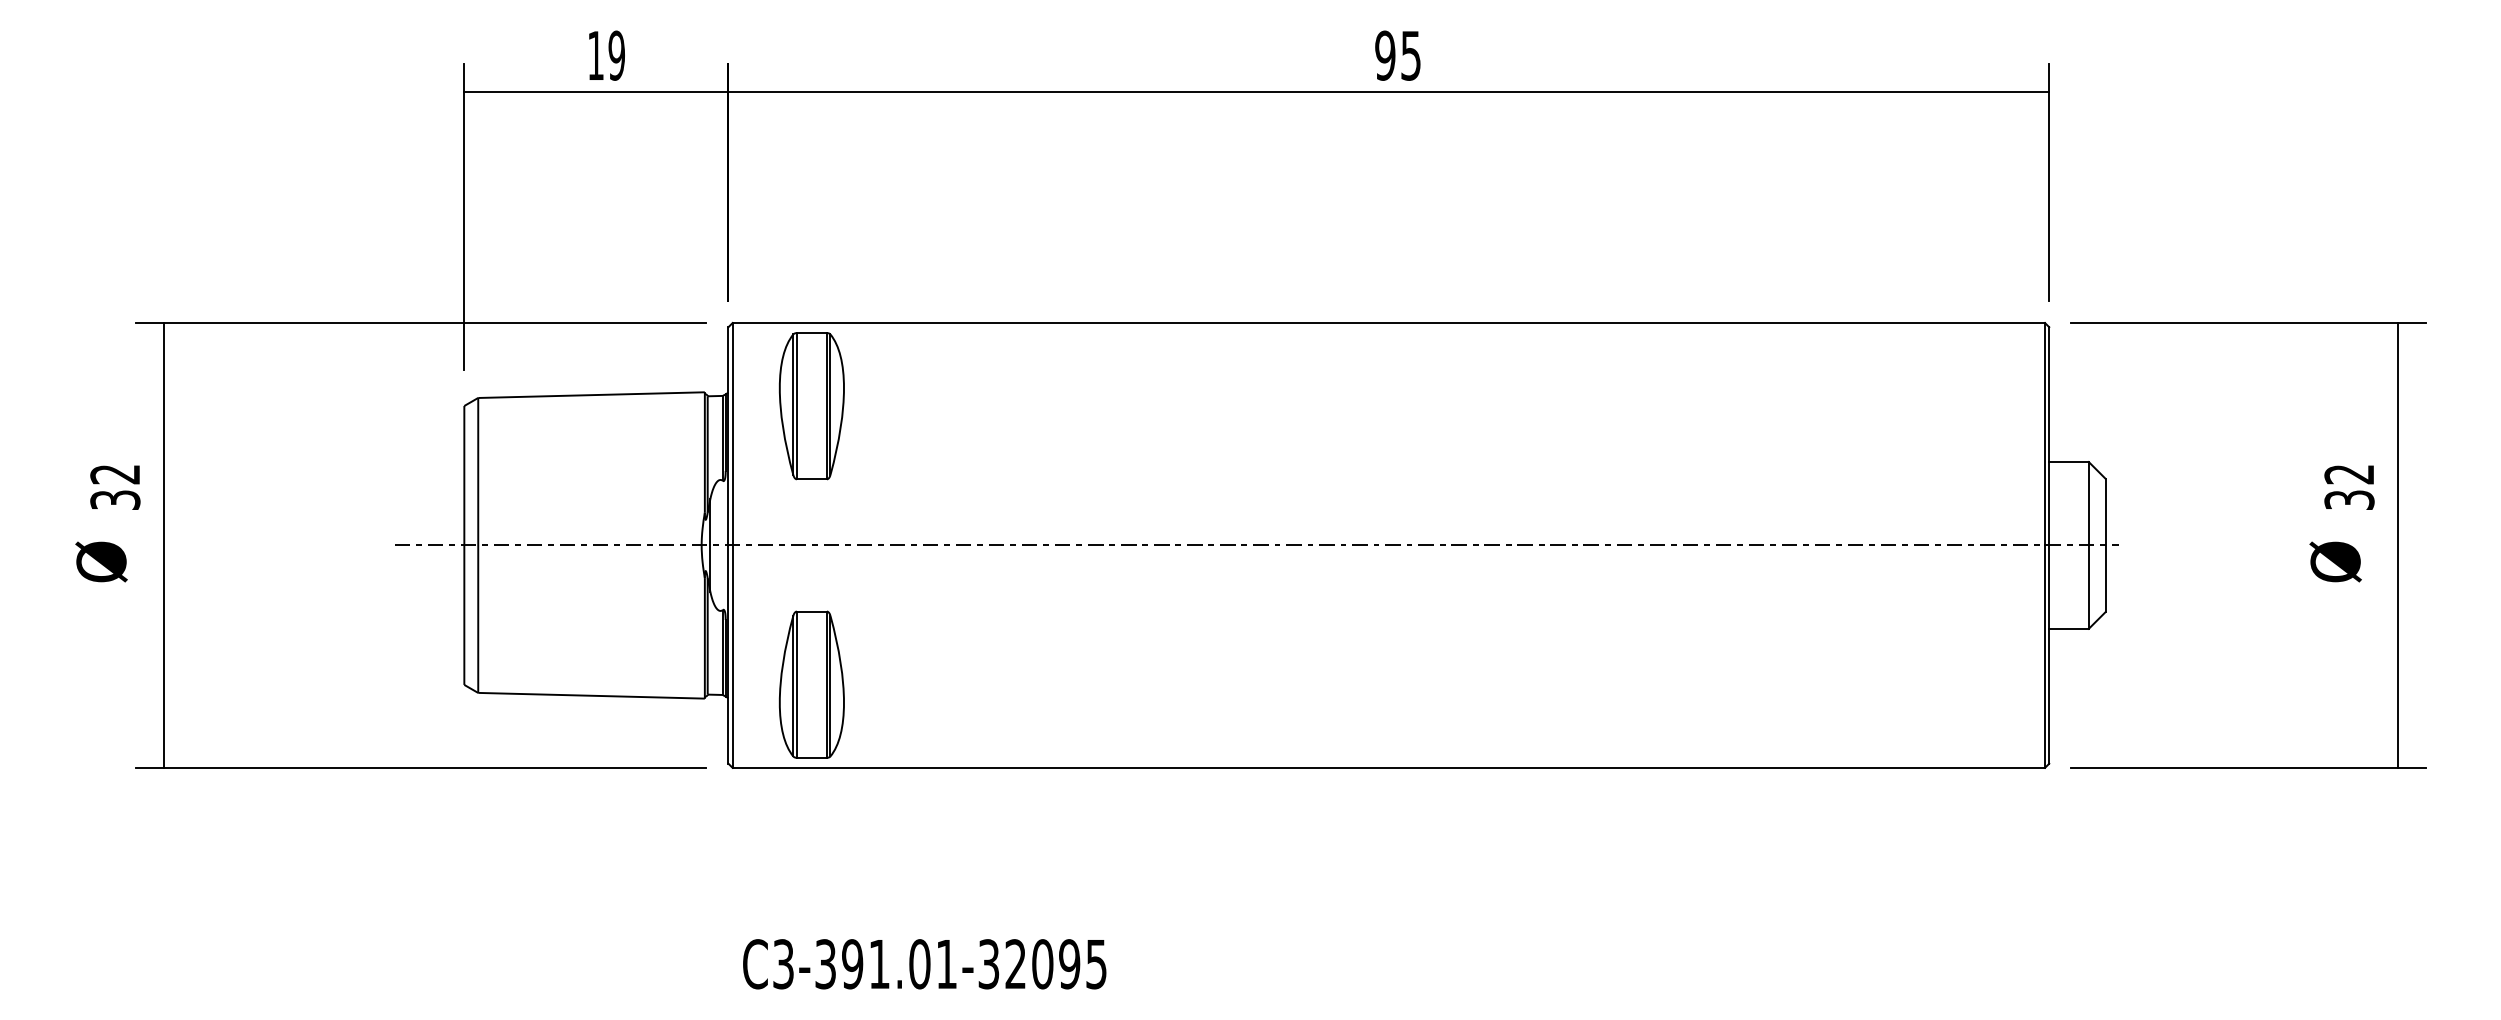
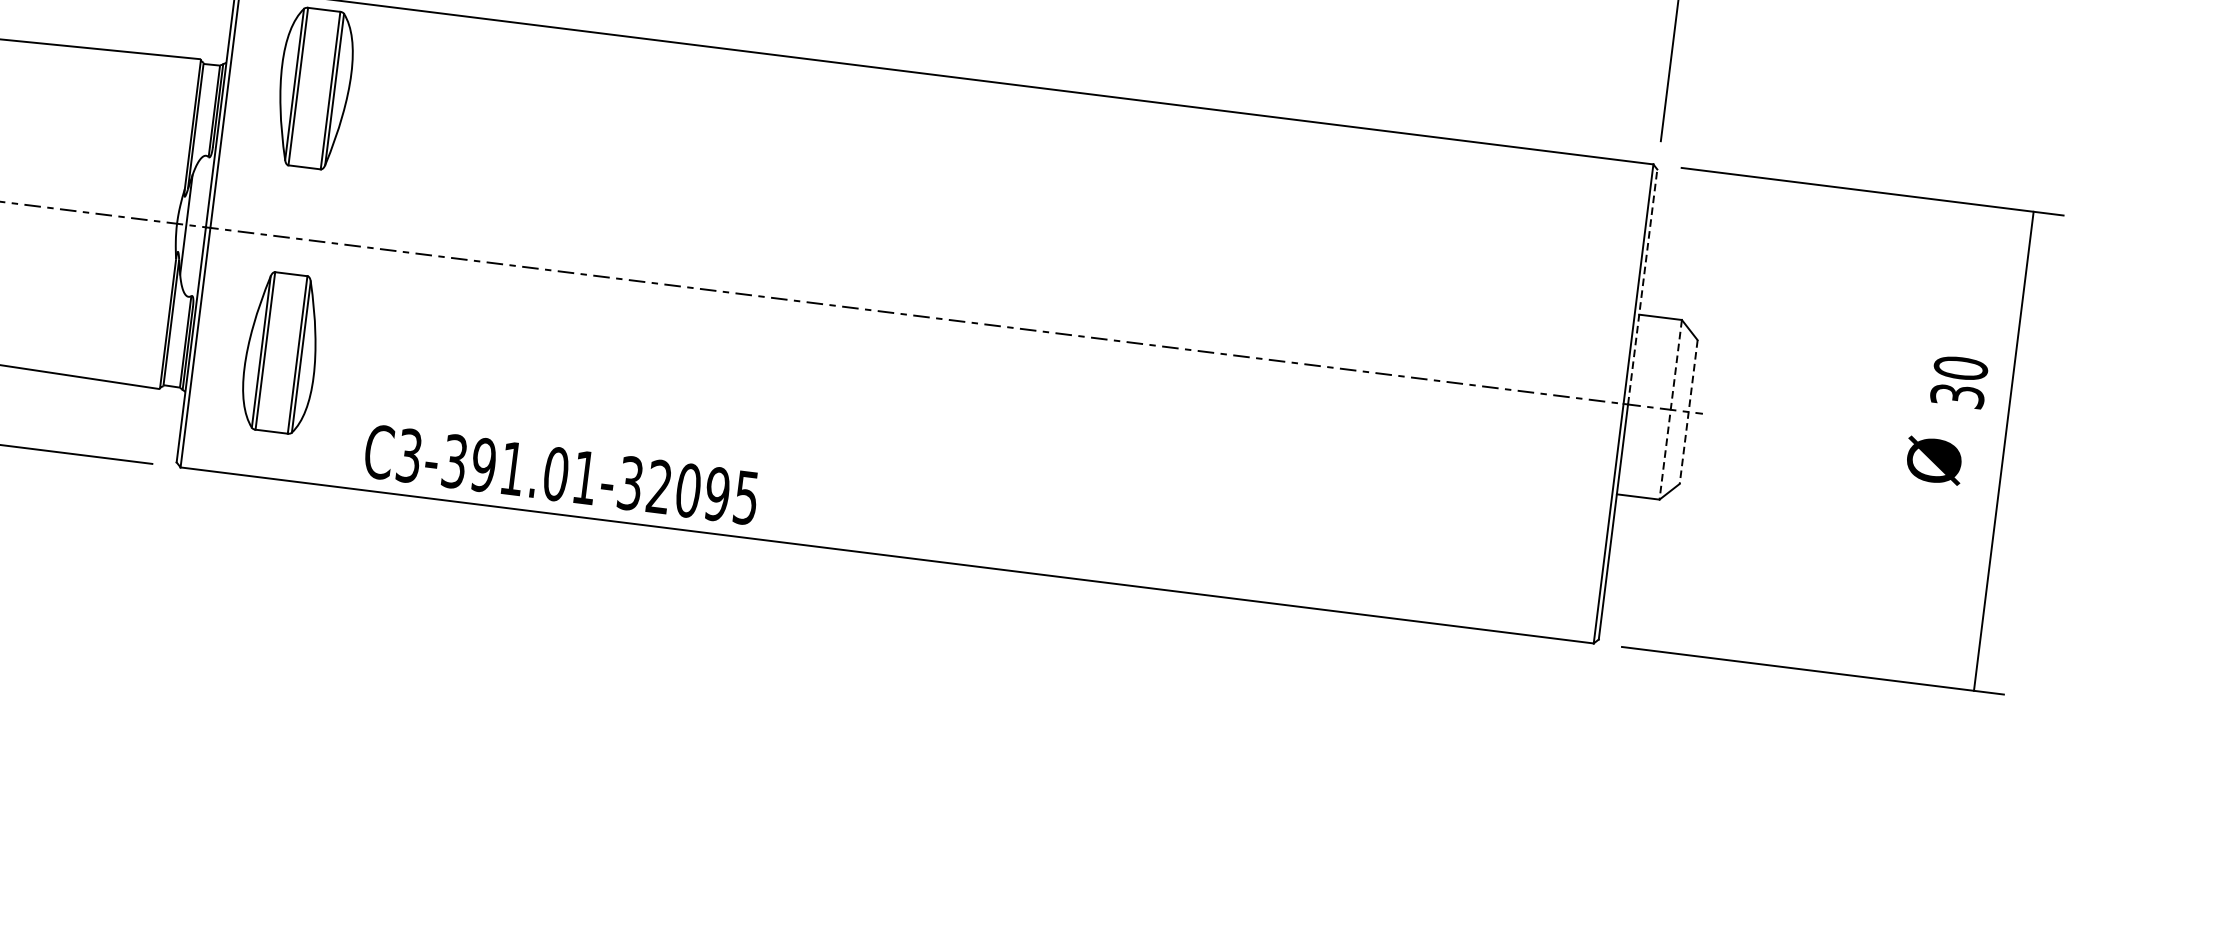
line: (2049, 435) -> (1643, 286), solid -> dashed
text: (2349, 474) -> (1960, 368), 32 -> 30
line: (2088, 545) -> (1670, 409), solid -> dashed
line: (2105, 545) -> (1688, 412), solid -> dashed
part: (811, 684) -> (281, 352), moved
text: (924, 964) -> (561, 475), moved

